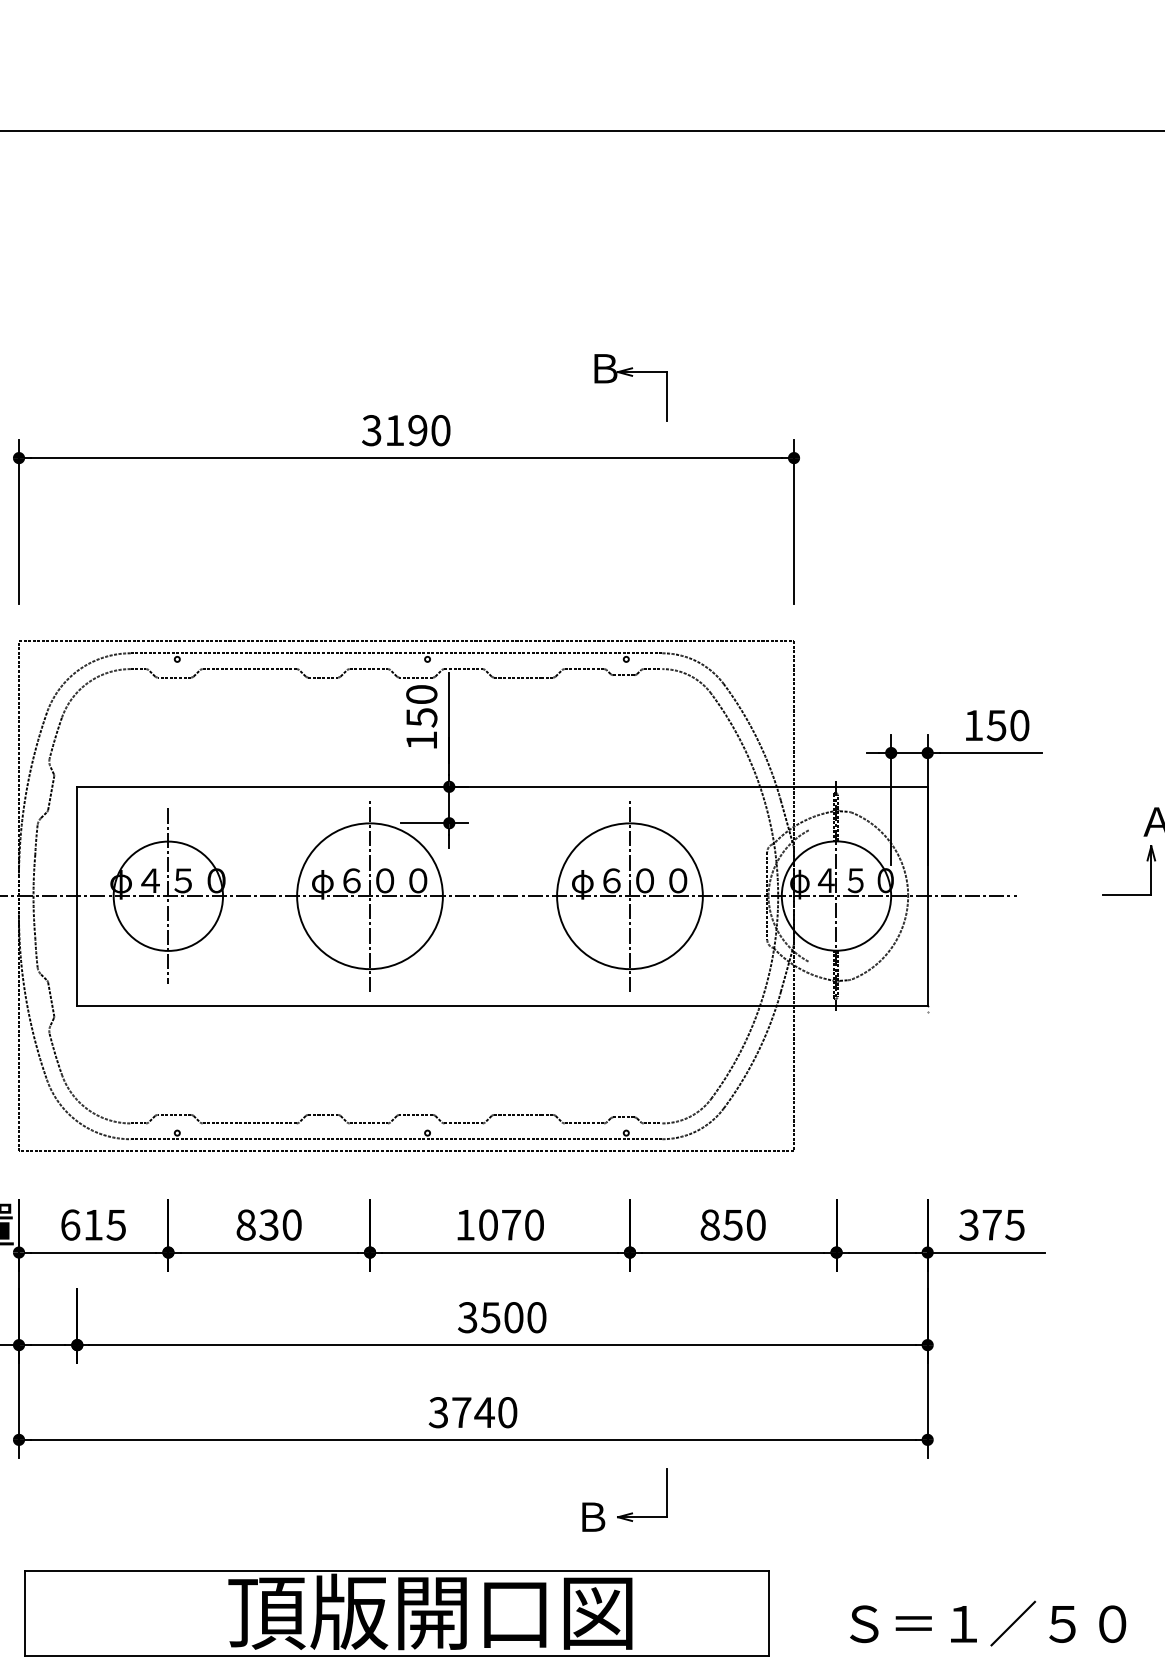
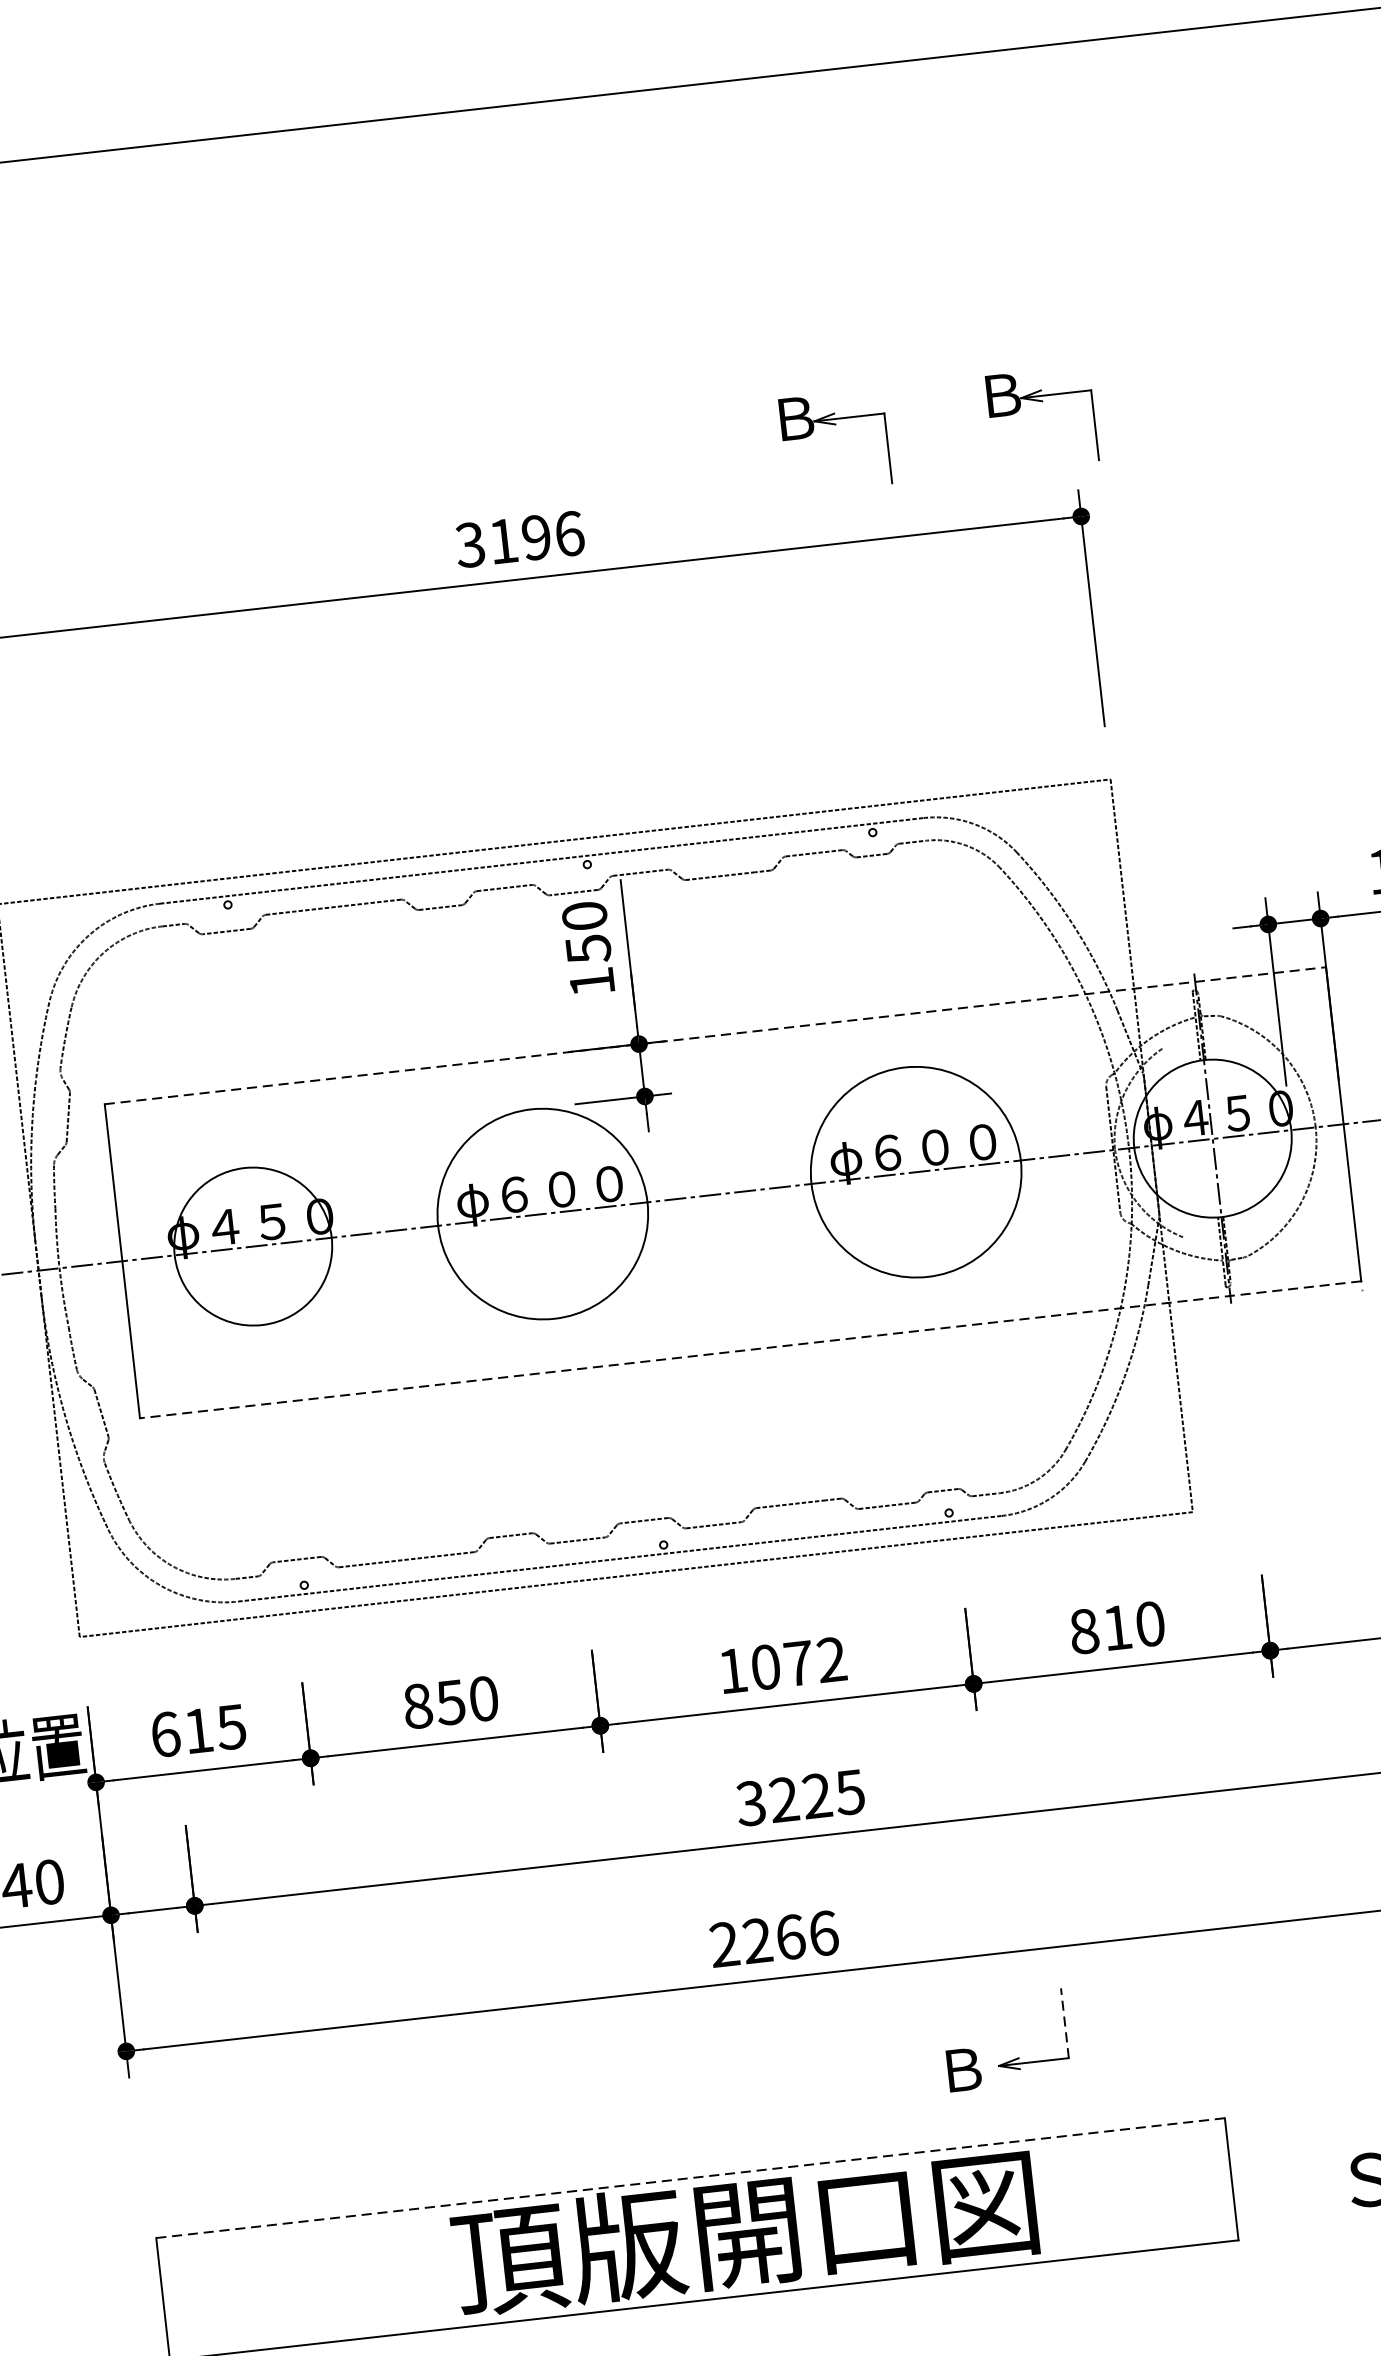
part: (774, 376) -> (1040, 402), added
text: (440, 430) -> (569, 533), 3190 -> 3196
line: (502, 786) -> (715, 1035), solid -> dashed
line: (168, 896) -> (253, 1246), removed
line: (370, 896) -> (543, 1214), removed
line: (629, 896) -> (915, 1172), removed
line: (501, 1005) -> (749, 1349), solid -> dashed
text: (268, 1224) -> (449, 1701), 830 -> 850
text: (533, 1224) -> (830, 1659), 1070 -> 1072
text: (732, 1225) -> (1116, 1628), 850 -> 810
text: (513, 1317) -> (816, 1795), 3500 -> 3225
text: (472, 1412) -> (773, 1938), 3740 -> 2266
line: (666, 1492) -> (1064, 2022), solid -> dashed
line: (397, 1570) -> (690, 2177), solid -> dashed

